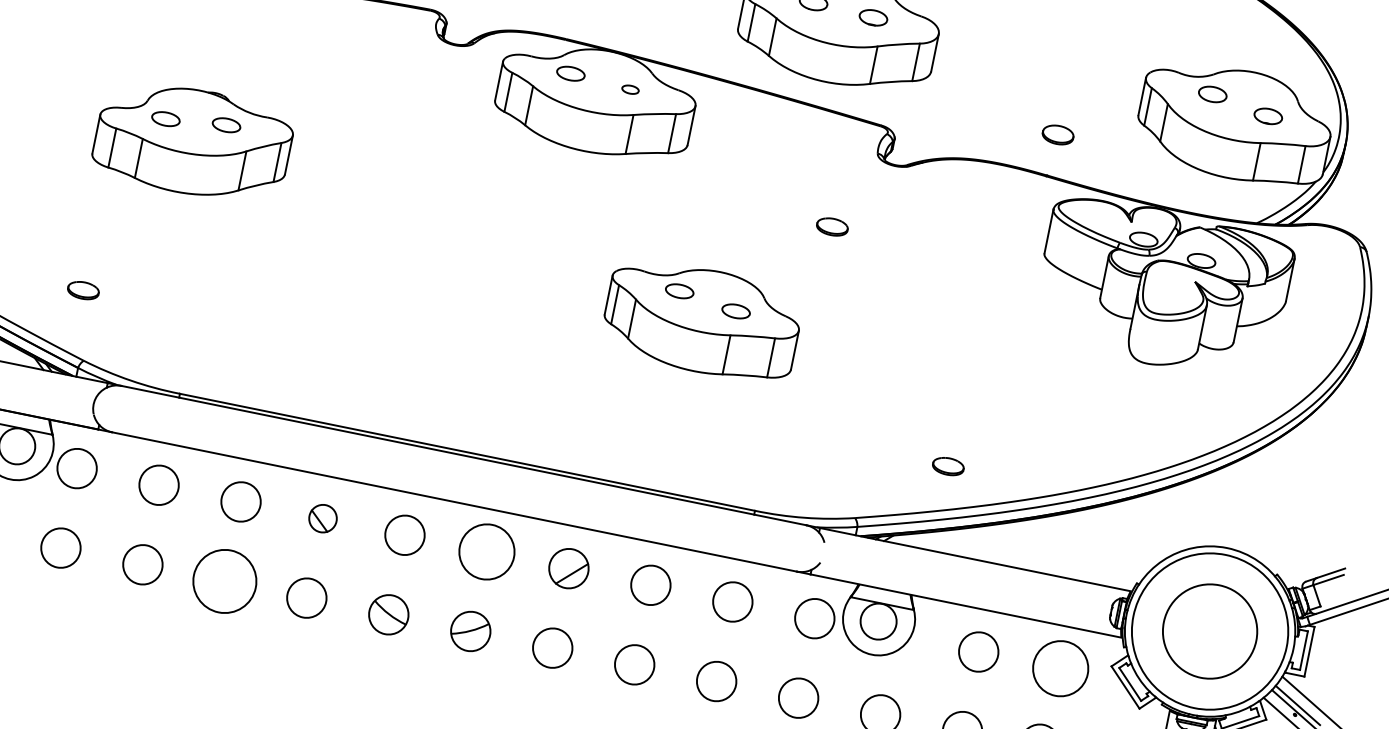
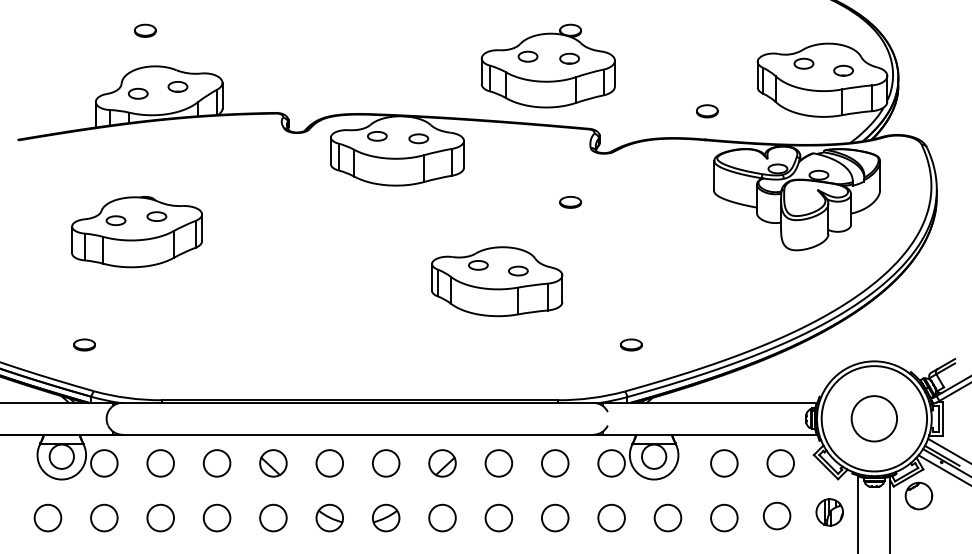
part: (630, 89) -> (418, 138), size x1.67
part: (948, 465) -> (631, 344), moved
part: (323, 518) -> (273, 463), size x1.43
circle: (485, 551) -> (385, 463), size x0.71
circle: (224, 580) -> (216, 517), size x0.62
circle: (1210, 631) -> (874, 418), size x0.71
circle: (1060, 668) -> (780, 463), size x0.71

